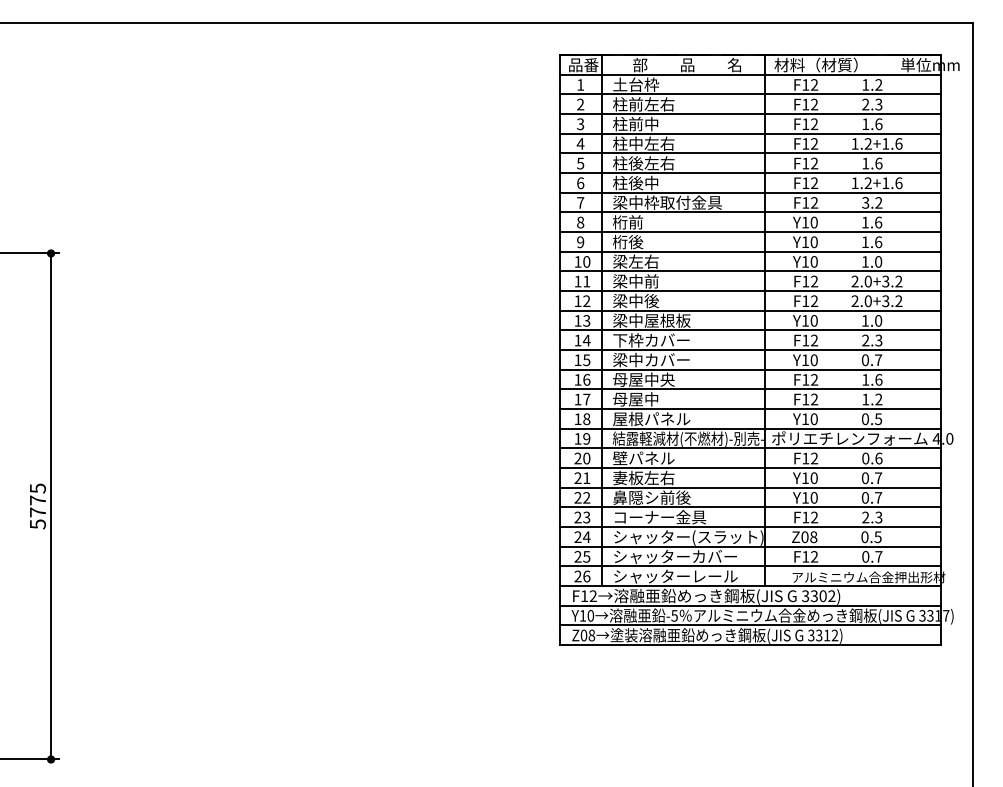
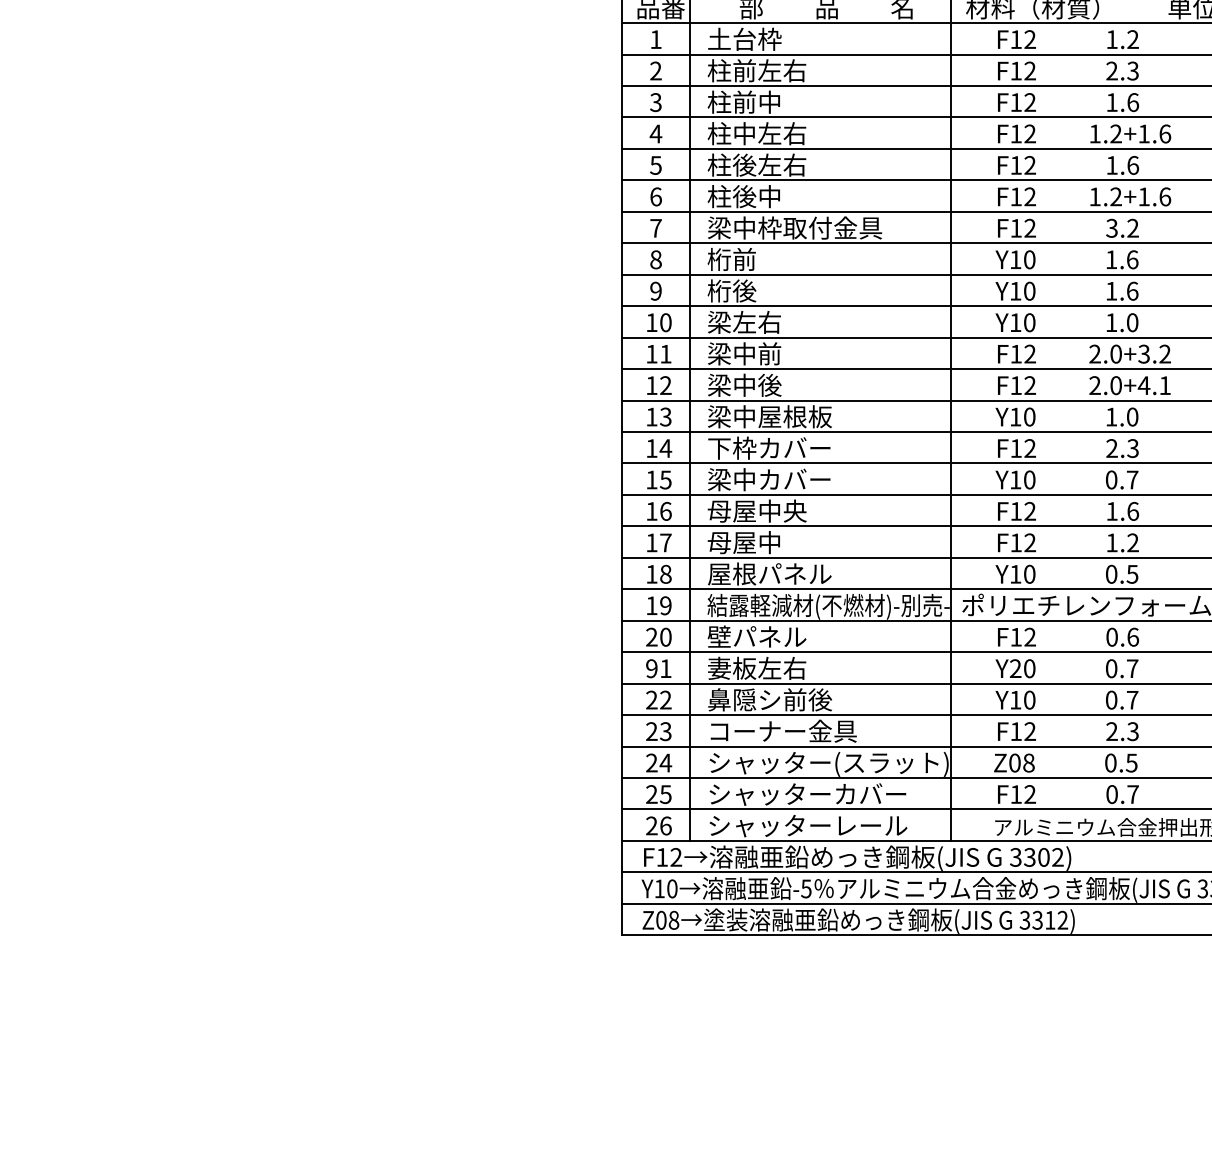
text: (891, 301) -> (1153, 386), 2.0+3.2 -> 2.0+4.1
text: (805, 477) -> (1015, 667), Y10 -> Y20
text: (577, 478) -> (651, 669), 21 -> 91

